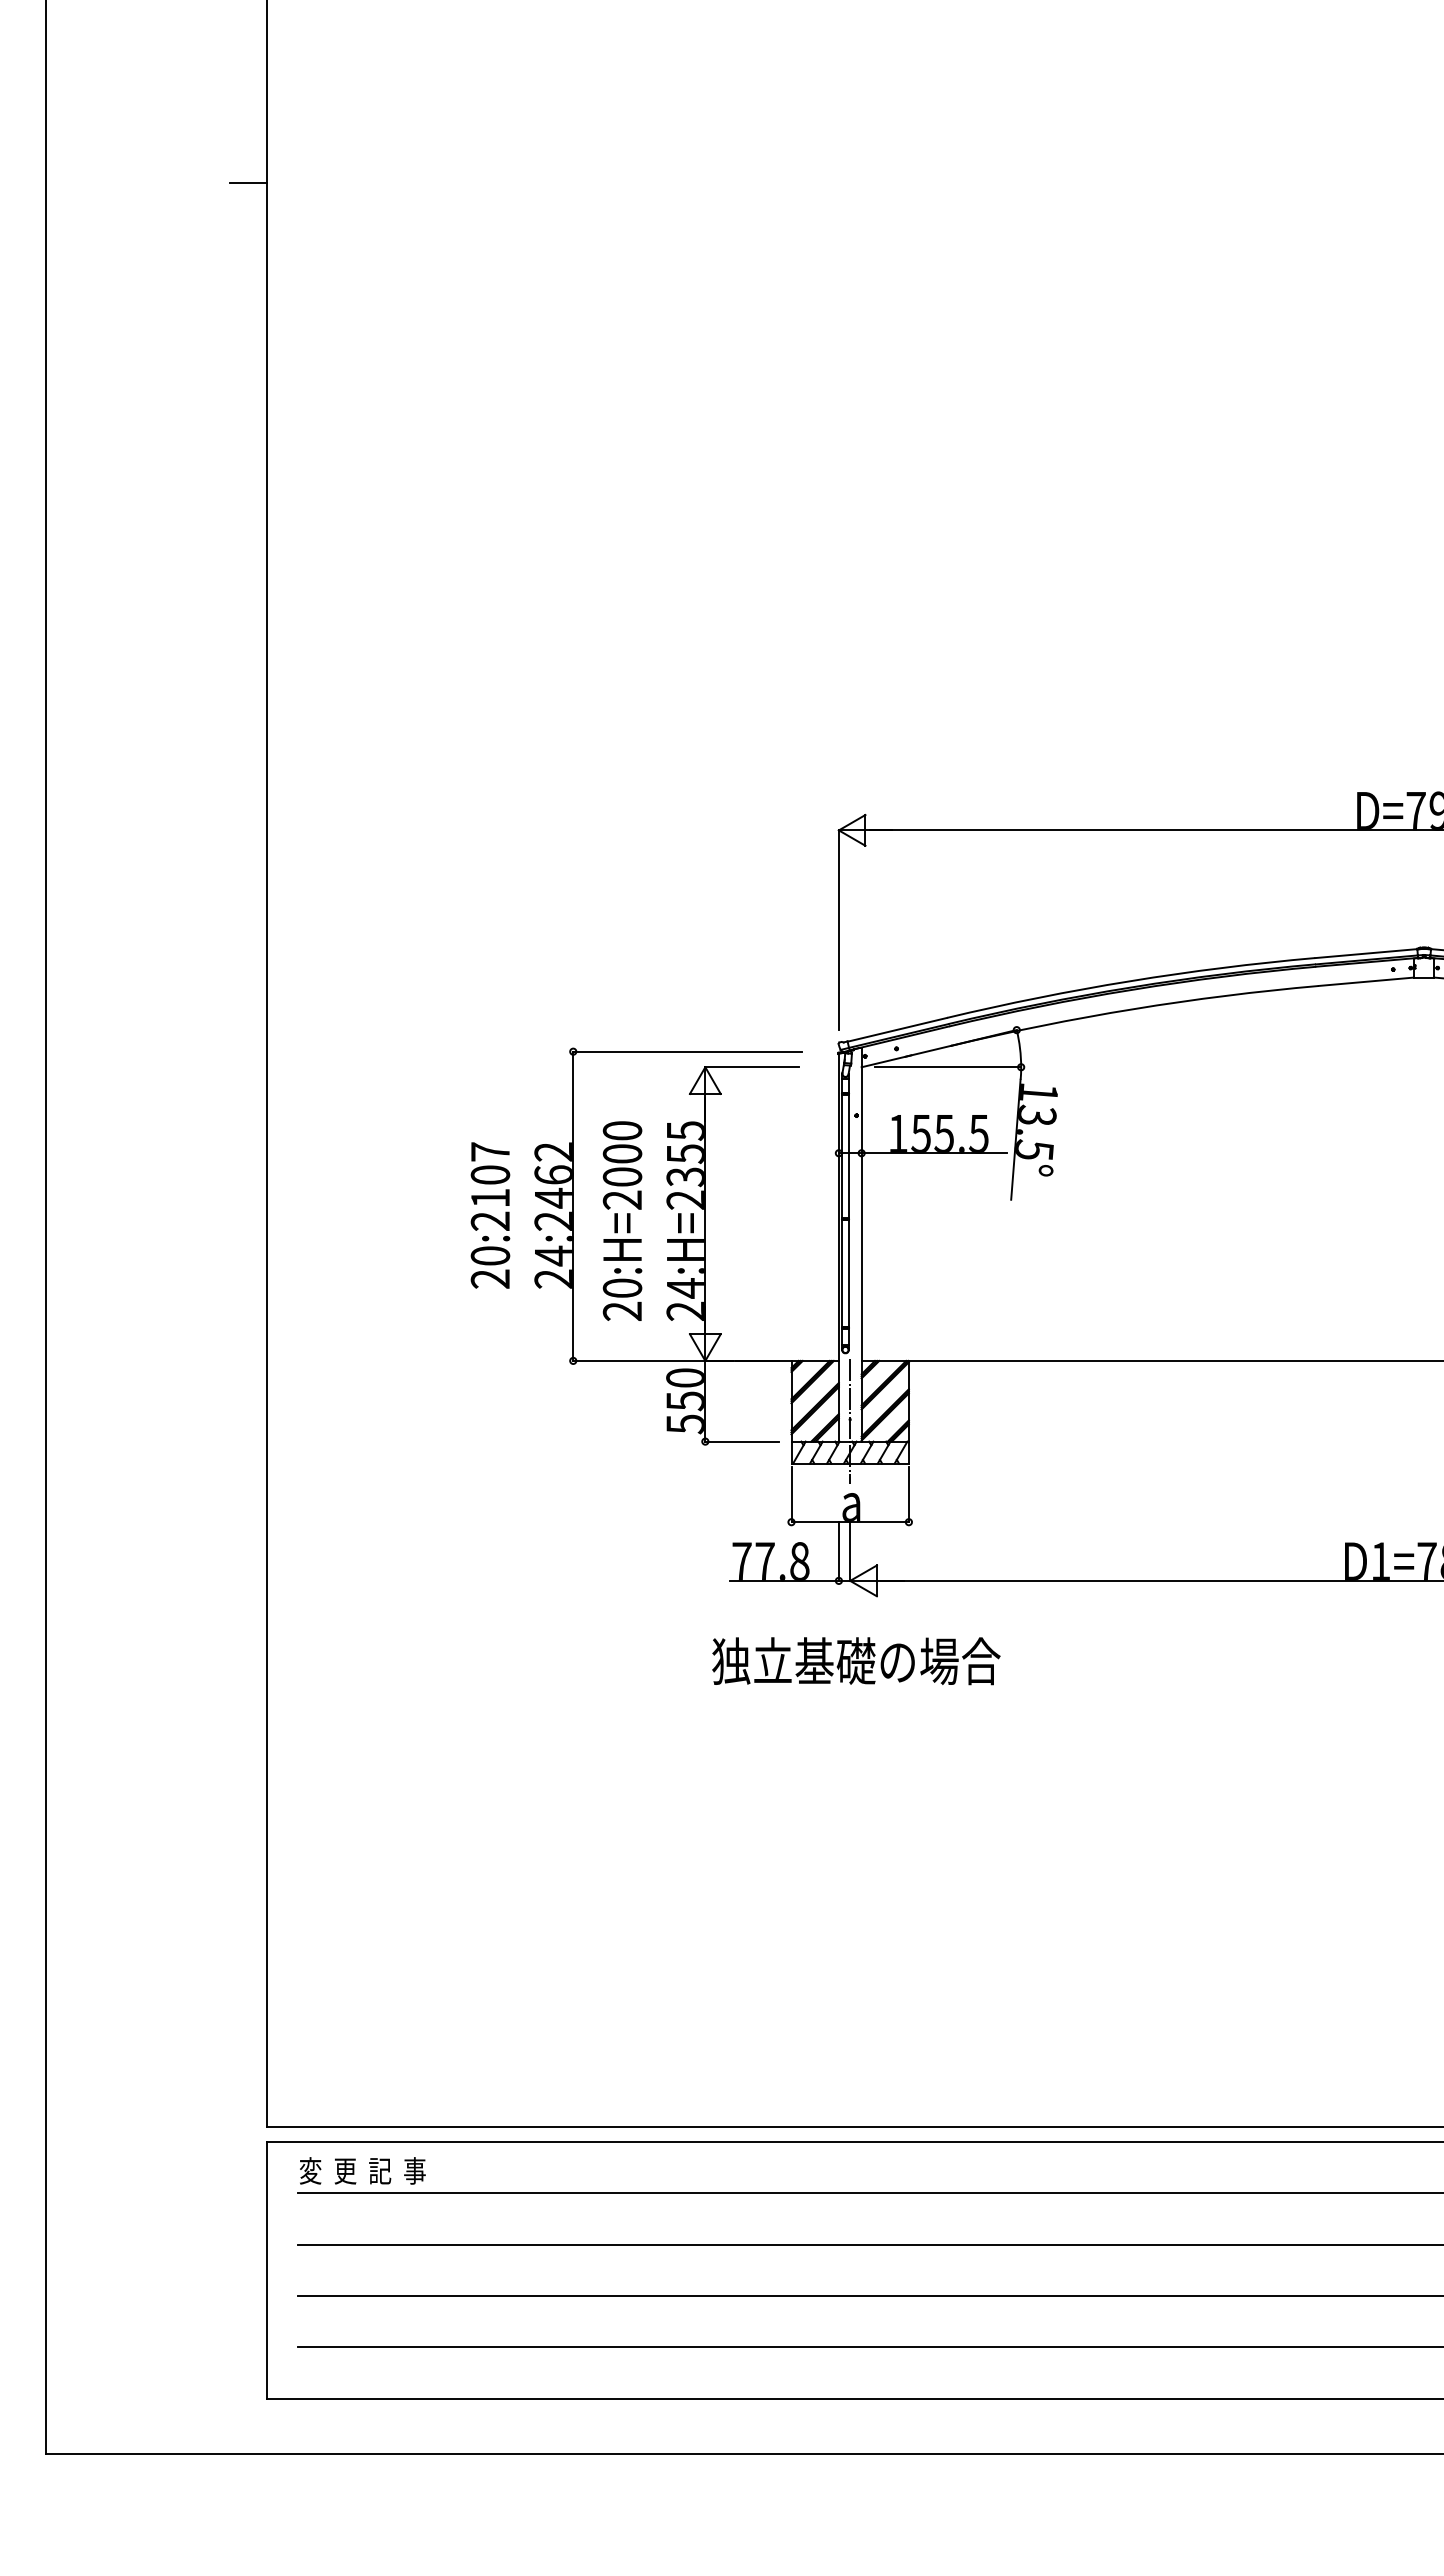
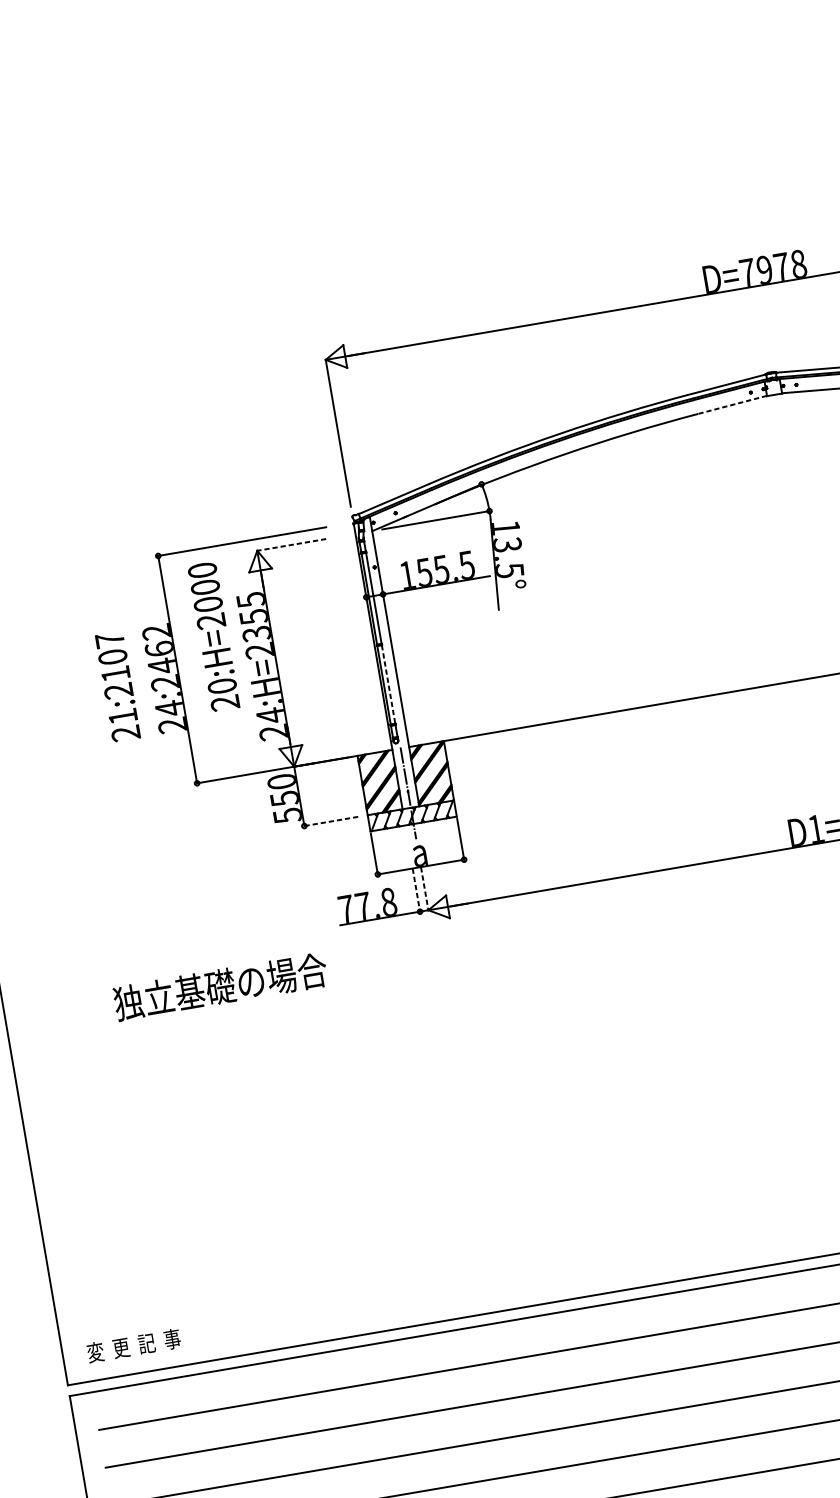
line: (1366, 981) -> (732, 404), solid -> dashed
line: (752, 1067) -> (292, 545), solid -> dashed
text: (622, 1220) -> (213, 636), moved
text: (490, 1255) -> (123, 716), 20:2107 -> 21:2107
line: (848, 1274) -> (388, 685), solid -> dashed
line: (741, 1441) -> (330, 821), solid -> dashed
line: (838, 1552) -> (416, 890), solid -> dashed
line: (850, 1552) -> (425, 889), solid -> dashed
text: (856, 1661) -> (220, 987), moved
text: (362, 2170) -> (133, 1345), moved

